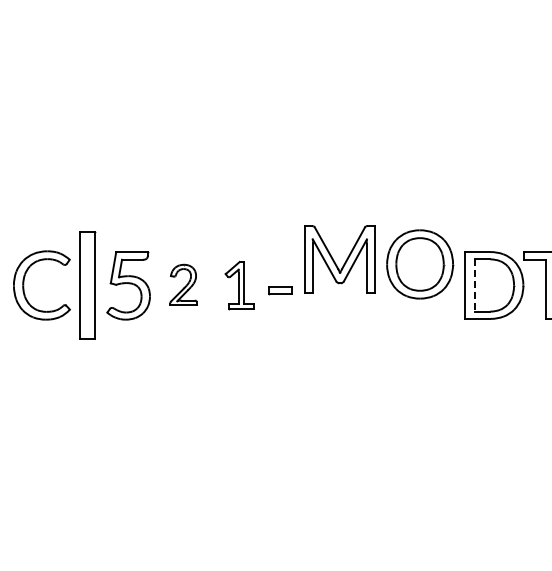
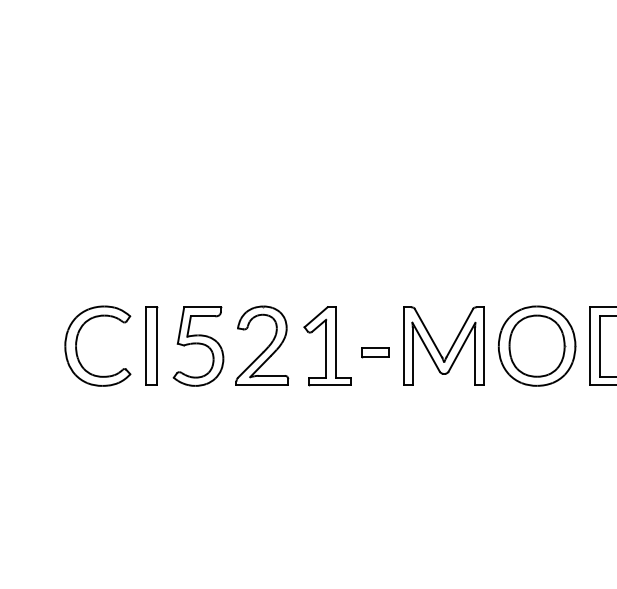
part: (339, 259) -> (443, 346), moved
part: (420, 264) -> (537, 346), moved
part: (183, 284) -> (262, 345), size x1.67
part: (88, 285) -> (151, 346), size x0.62
part: (239, 285) -> (327, 346), size x1.43
line: (474, 285) -> (600, 346), dashed -> solid

